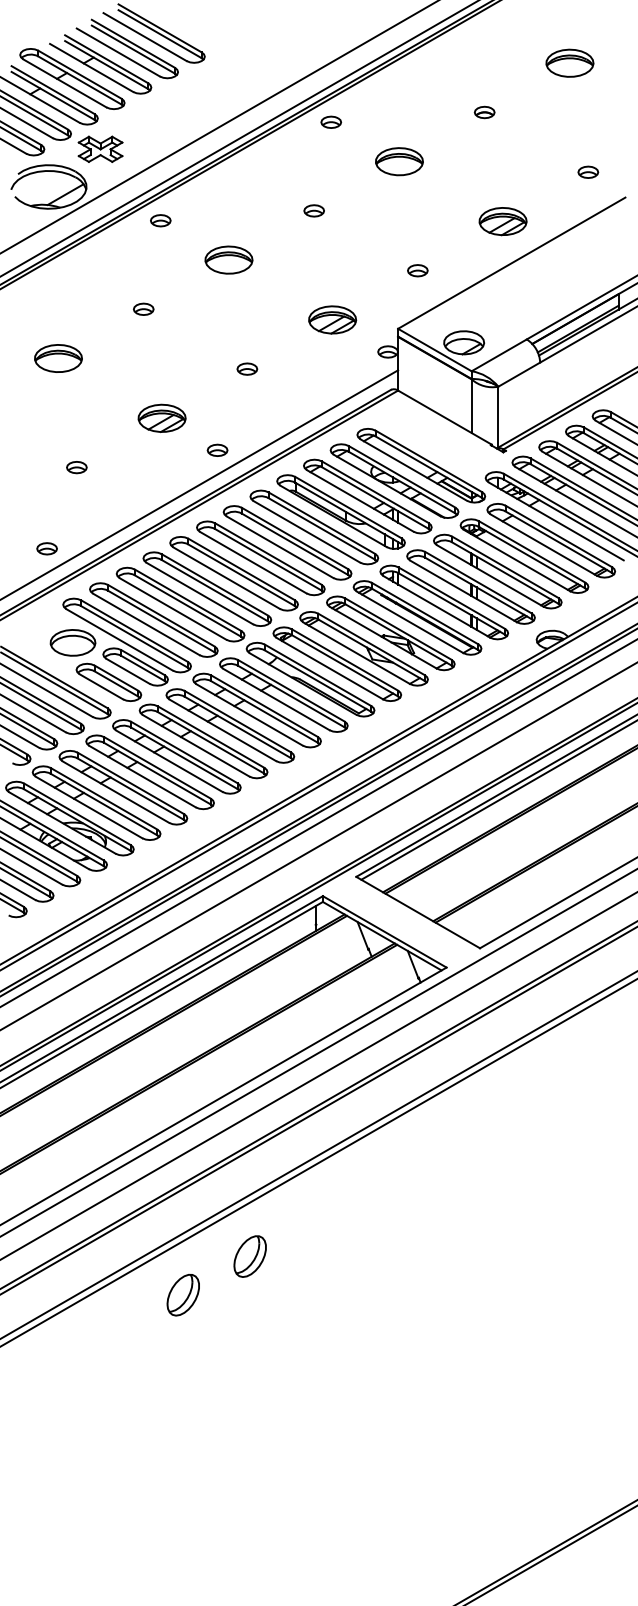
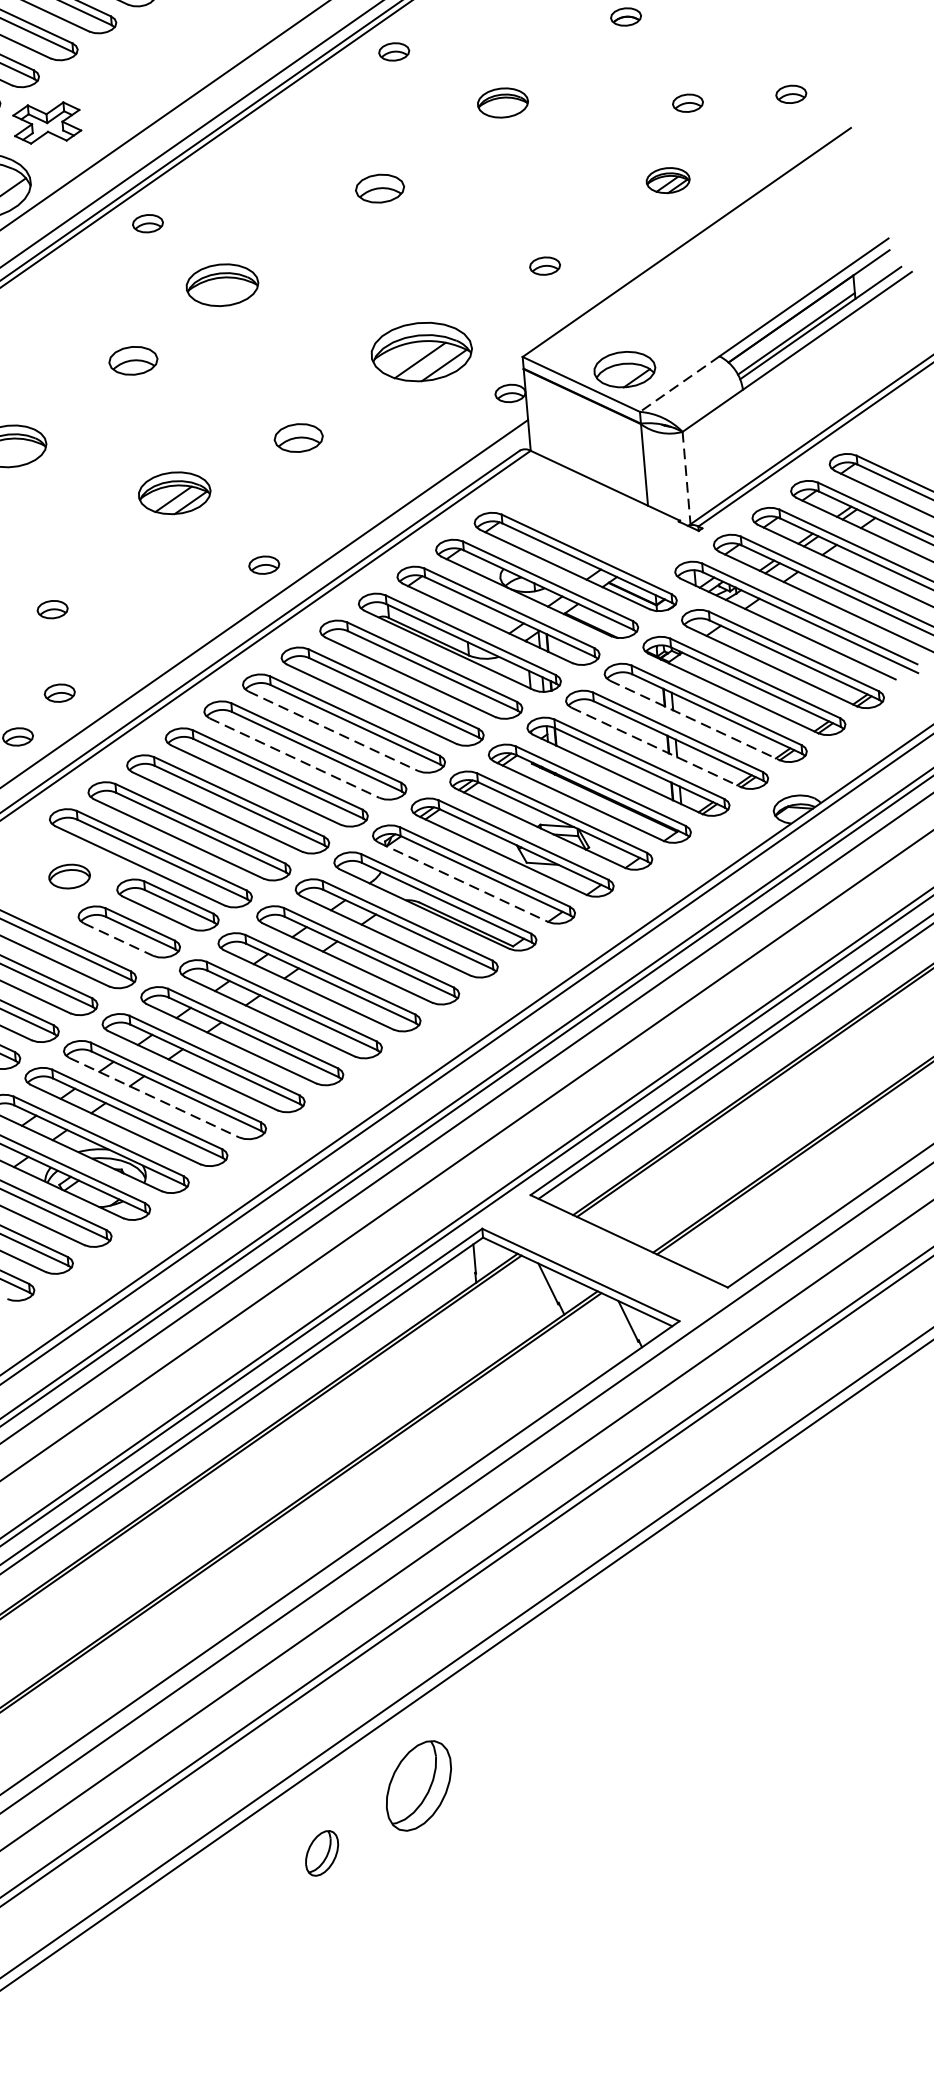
part: (399, 161) -> (502, 102), size x0.7
part: (520, 171) -> (688, 101), added
part: (313, 210) -> (378, 188), size x1.6
part: (502, 221) -> (667, 180), size x0.6
part: (228, 259) -> (221, 284), moved
part: (143, 308) -> (133, 359), size x1.6
part: (332, 319) -> (421, 351), size x1.4
line: (499, 355) -> (680, 384), solid -> dashed
part: (247, 368) -> (298, 436), size x1.6
part: (161, 417) -> (173, 492), moved
line: (498, 417) -> (686, 478), solid -> dashed
part: (76, 522) -> (59, 693), added
line: (253, 562) -> (333, 730), solid -> dashed
line: (490, 575) -> (695, 719), solid -> dashed
line: (226, 578) -> (294, 758), solid -> dashed
line: (463, 591) -> (656, 747), solid -> dashed
part: (72, 642) -> (68, 875), size x0.6
line: (329, 668) -> (462, 882), solid -> dashed
line: (101, 687) -> (118, 940), solid -> dashed
line: (115, 792) -> (153, 1098), solid -> dashed
part: (249, 1256) -> (417, 1785), size x1.4
part: (182, 1295) -> (320, 1853), size x0.7

